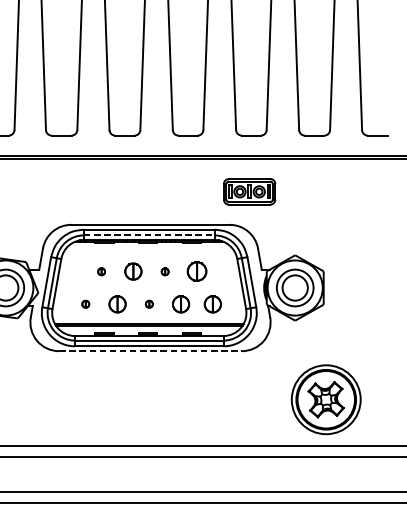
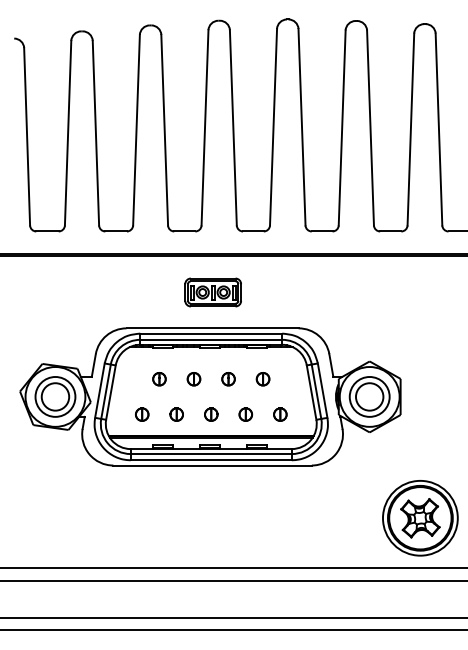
part: (248, 191) -> (212, 292), moved
line: (149, 235) -> (211, 339), dashed -> solid
part: (101, 271) -> (159, 379), size x1.67
part: (132, 271) -> (193, 379), size x0.71
part: (165, 271) -> (228, 379), size x1.67
part: (196, 271) -> (262, 379), size x0.62
part: (85, 304) -> (142, 414), size x1.67
part: (117, 304) -> (176, 414), size x0.71
part: (149, 304) -> (211, 414), size x1.67
part: (180, 304) -> (245, 414), size x0.71
part: (213, 304) -> (280, 414), size x0.71
line: (151, 351) -> (213, 465), dashed -> solid
part: (326, 399) -> (420, 518), moved

